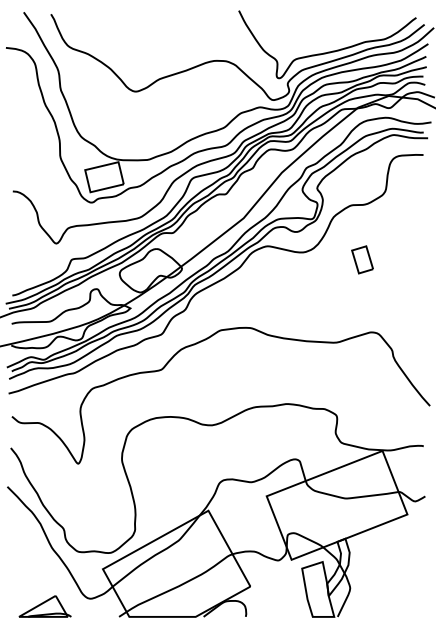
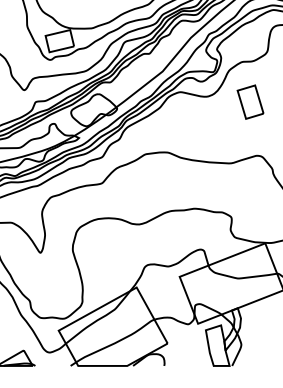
part: (362, 259) -> (250, 101), size x1.67

